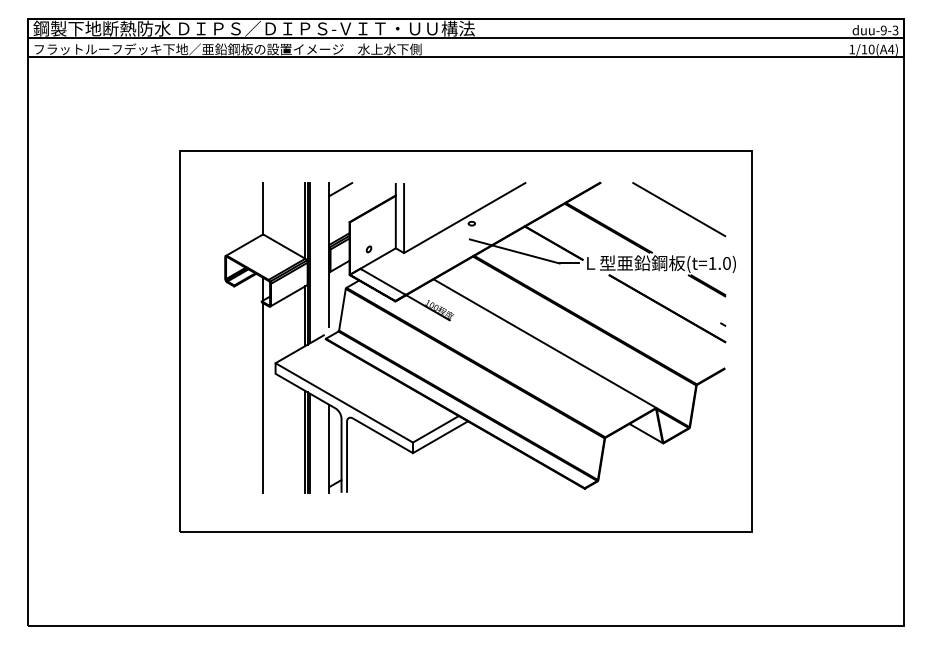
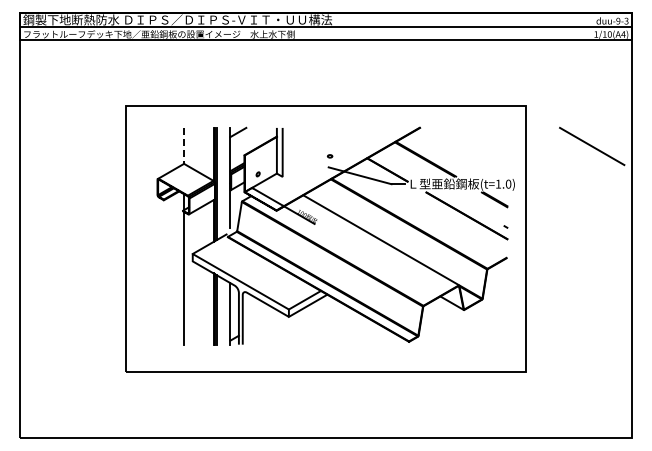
line: (263, 209) -> (184, 146), solid -> dashed
line: (679, 209) -> (592, 146), moved
line: (463, 216) -> (324, 151), removed

